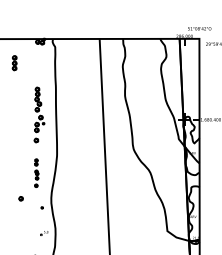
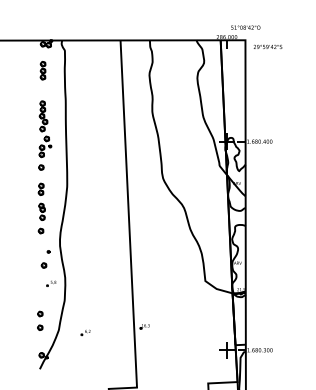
part: (14, 62) -> (42, 70), moved
part: (36, 173) -> (41, 208), size x1.43
part: (20, 198) -> (43, 265), moved

